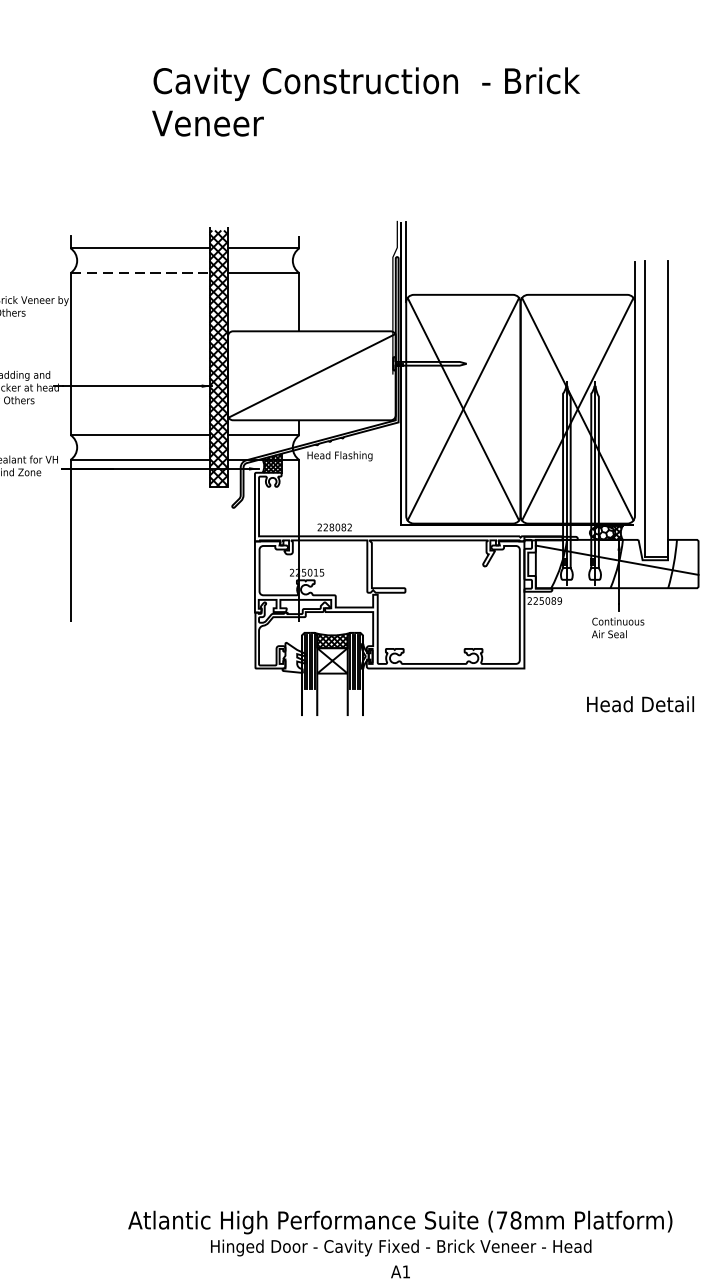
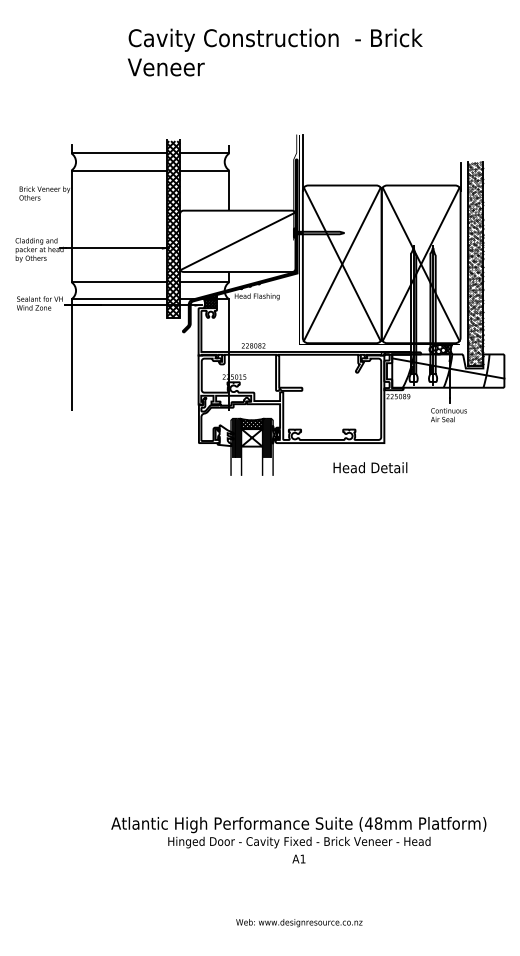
line: (140, 273) -> (119, 170), dashed -> solid
hatch: (656, 407) -> (475, 263), added
text: (640, 703) -> (370, 467), moved
text: (501, 1220) -> (368, 823), (78mm -> (48mm

